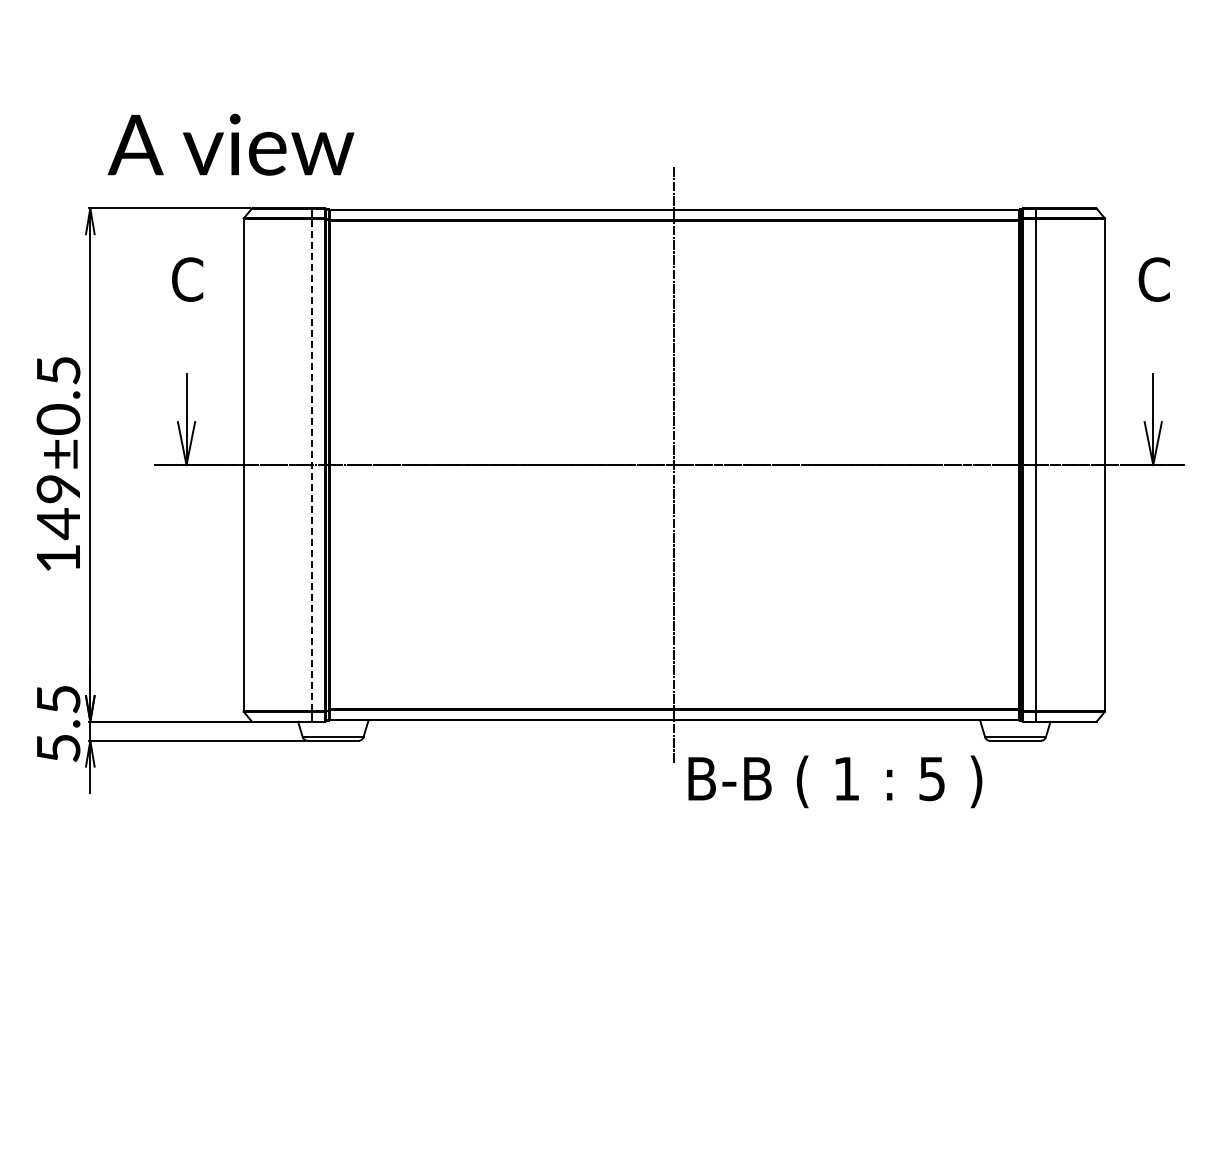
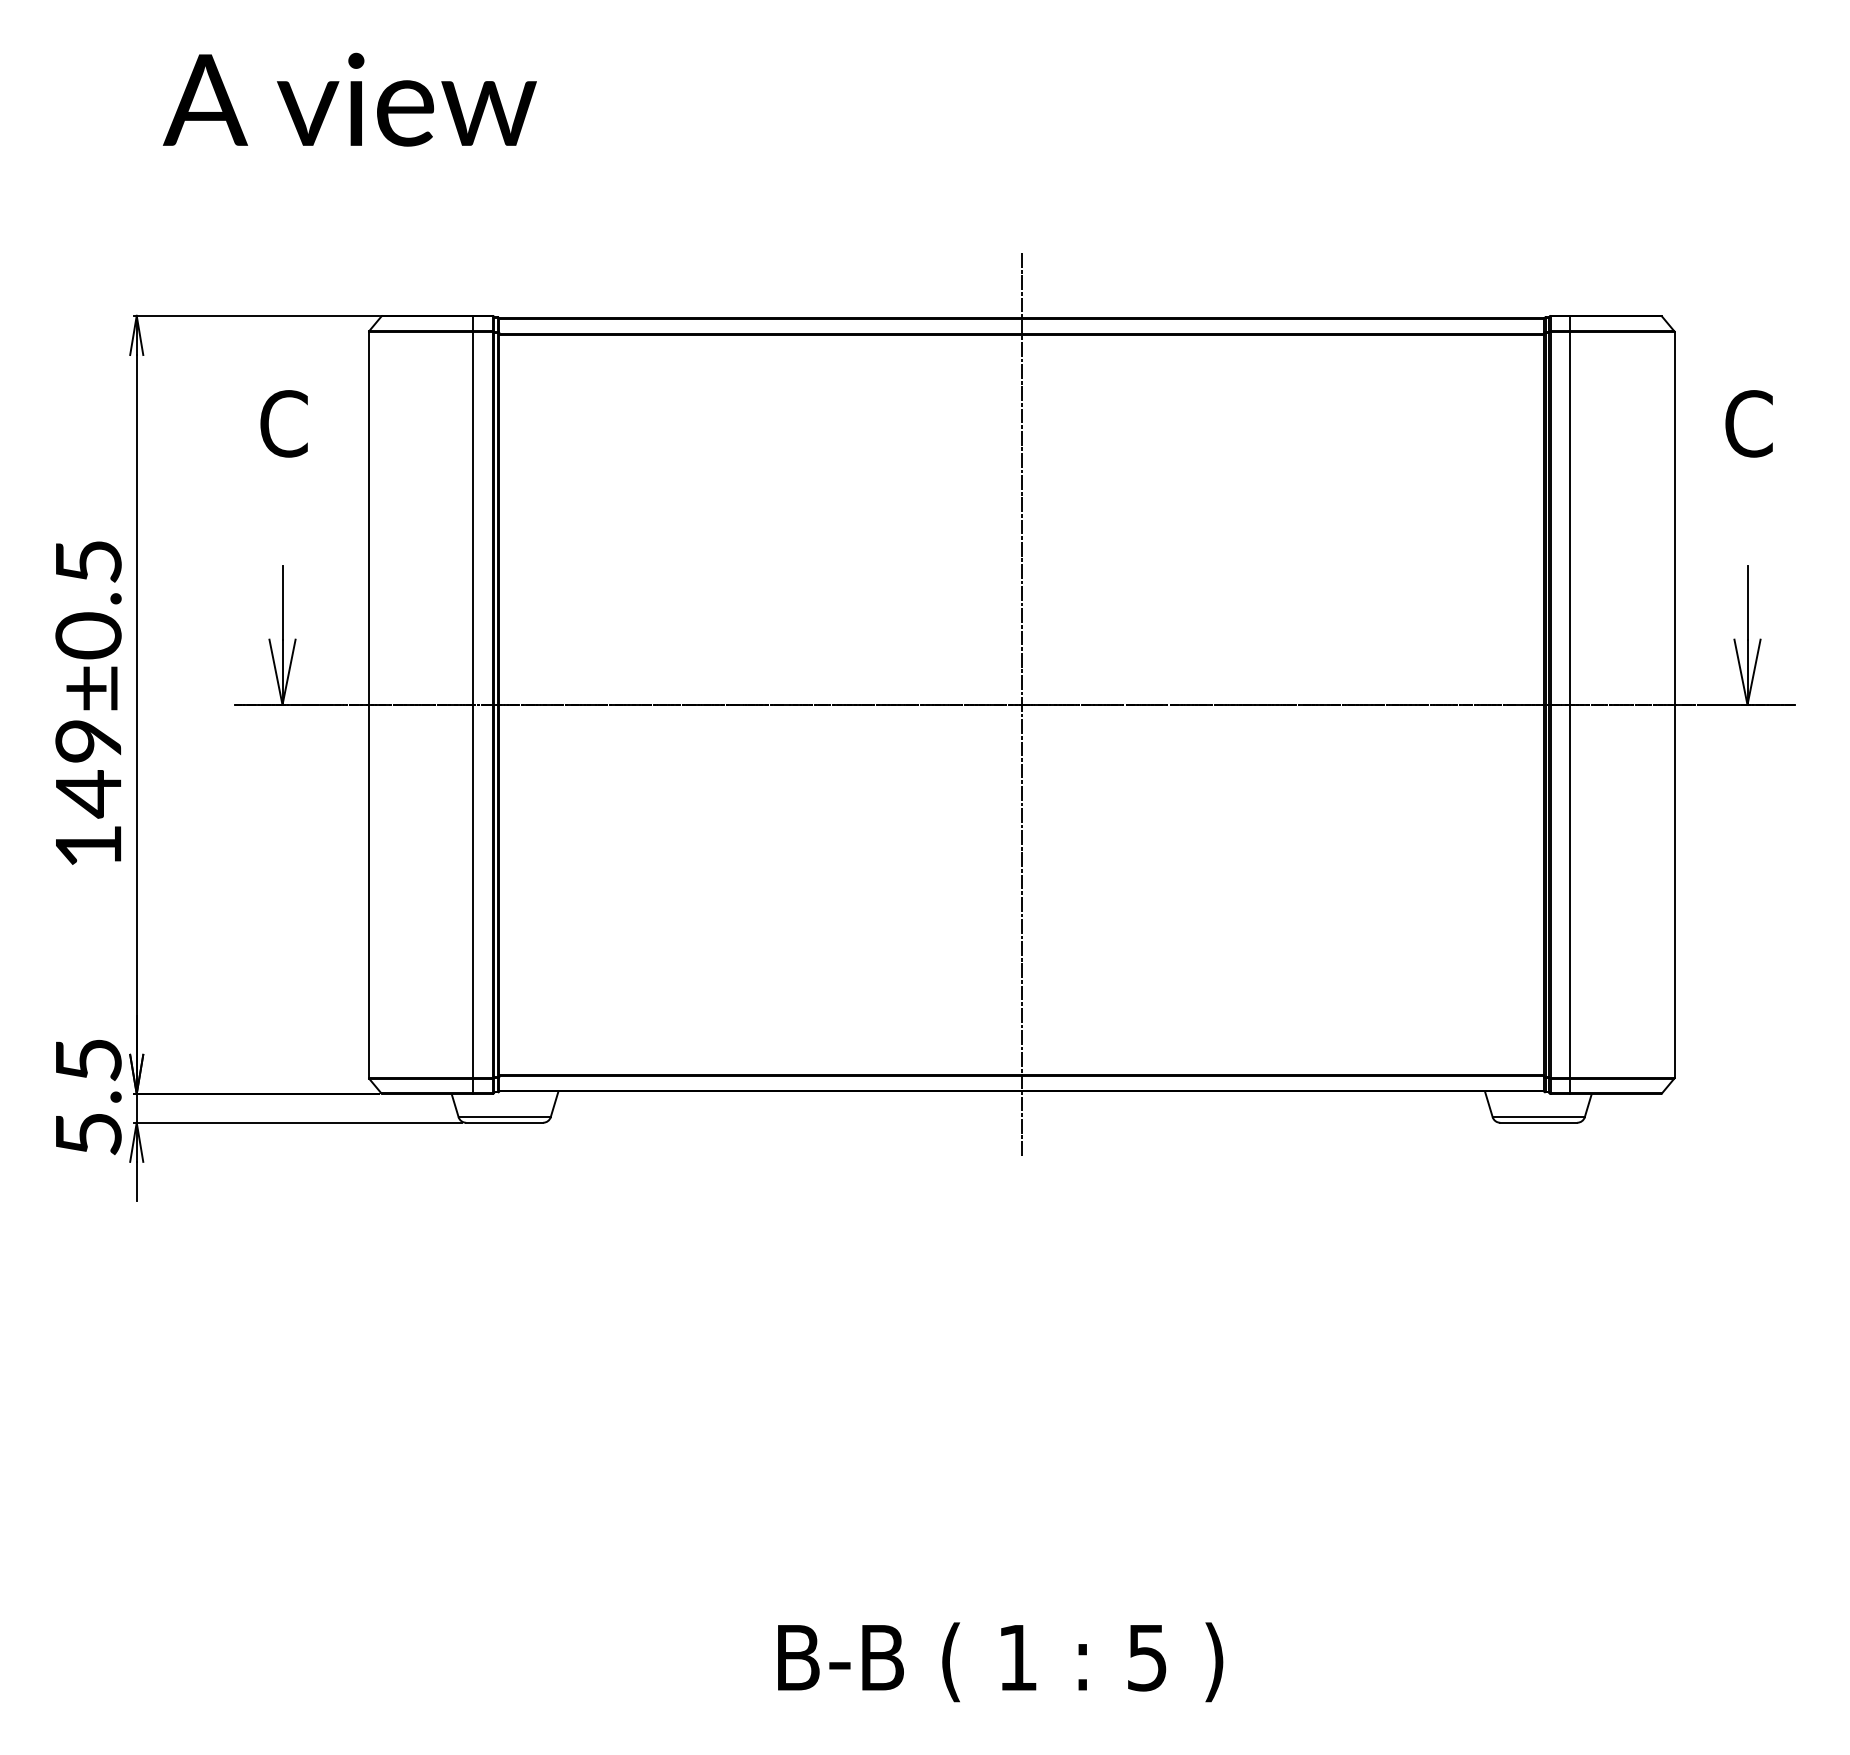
text: (230, 144) -> (349, 99), moved
line: (312, 464) -> (473, 703), dashed -> solid
text: (835, 781) -> (1000, 1661), moved

